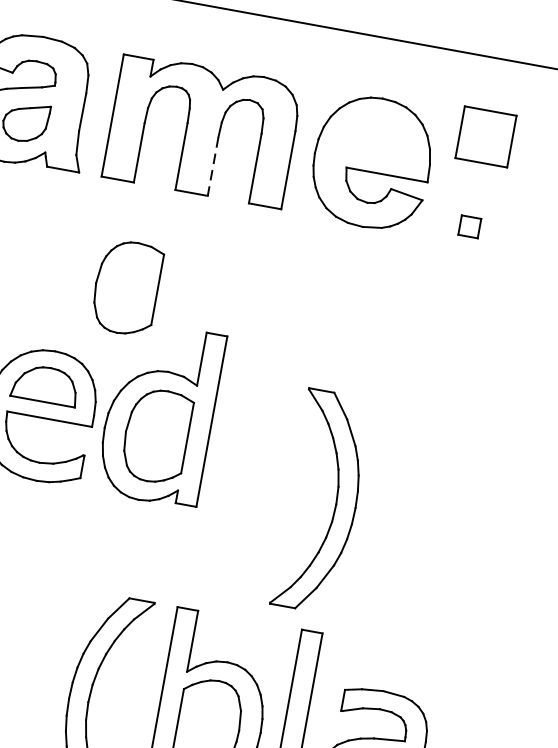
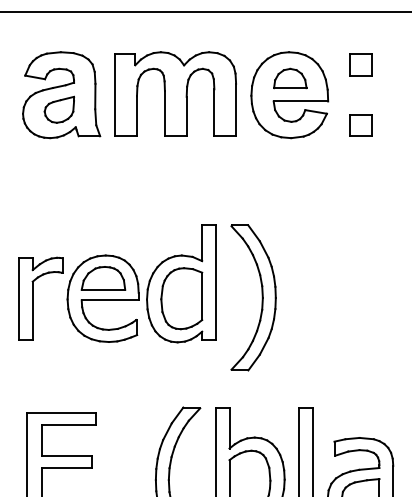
part: (485, 136) -> (360, 64), size x0.62
part: (377, 138) -> (290, 78), added
line: (212, 166) -> (186, 116), dashed -> solid
part: (469, 226) -> (360, 125), size x1.67
part: (126, 287) -> (144, 205), removed
part: (334, 503) -> (261, 297), moved

